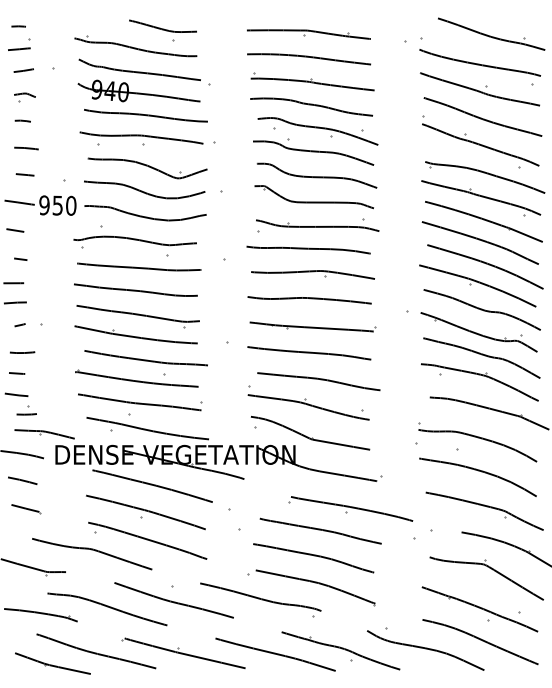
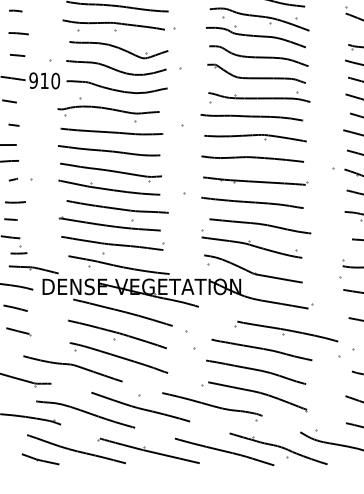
text: (57, 205) -> (44, 80), 950 -> 910
part: (52, 663) -> (40, 459), size x0.6

